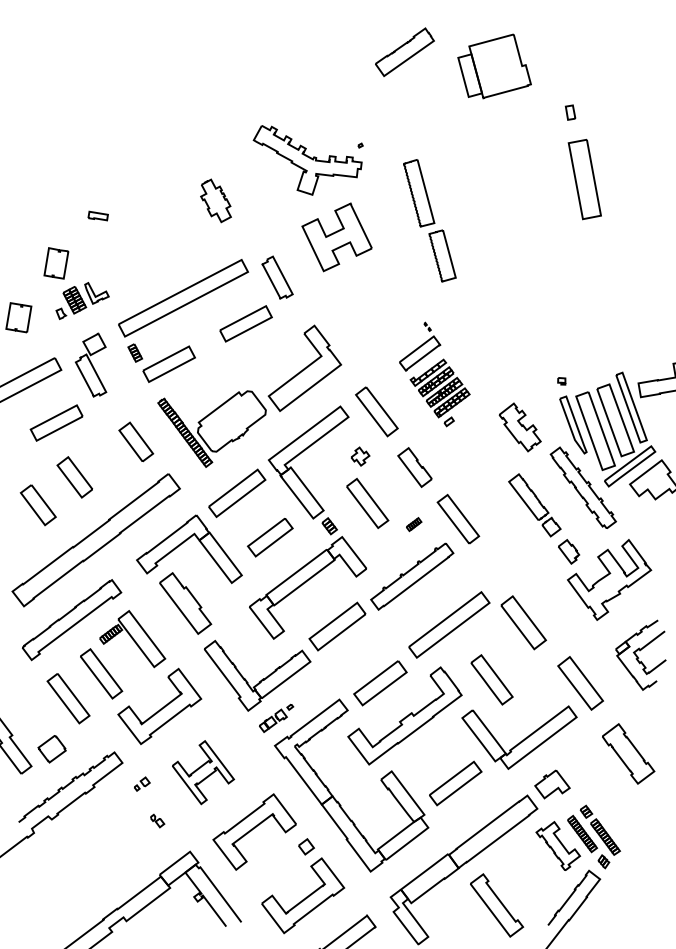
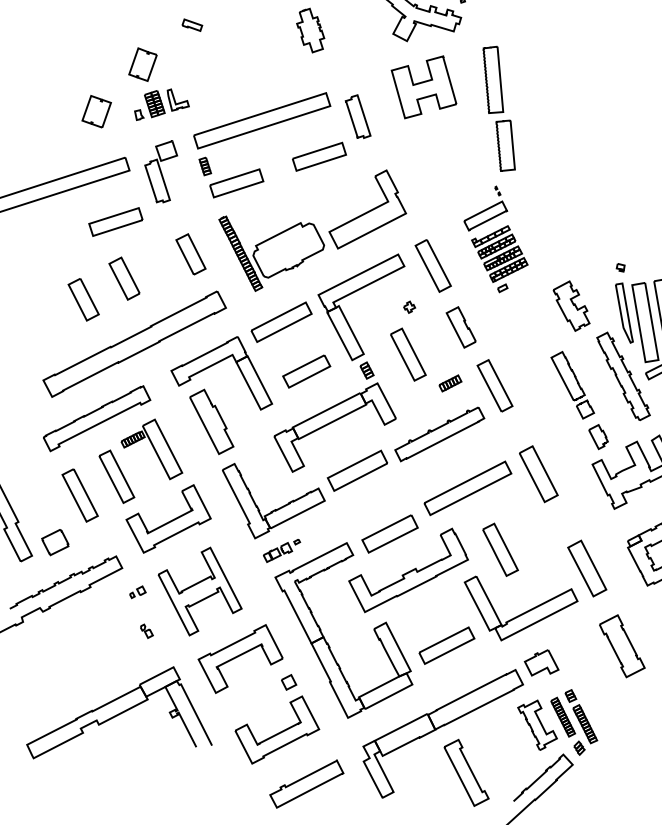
part: (429, 220) -> (498, 108), moved
part: (360, 456) -> (409, 307), size x0.62
part: (413, 524) -> (449, 383), size x1.43
part: (523, 622) -> (538, 473), moved
part: (203, 772) -> (200, 591), size x1.43

